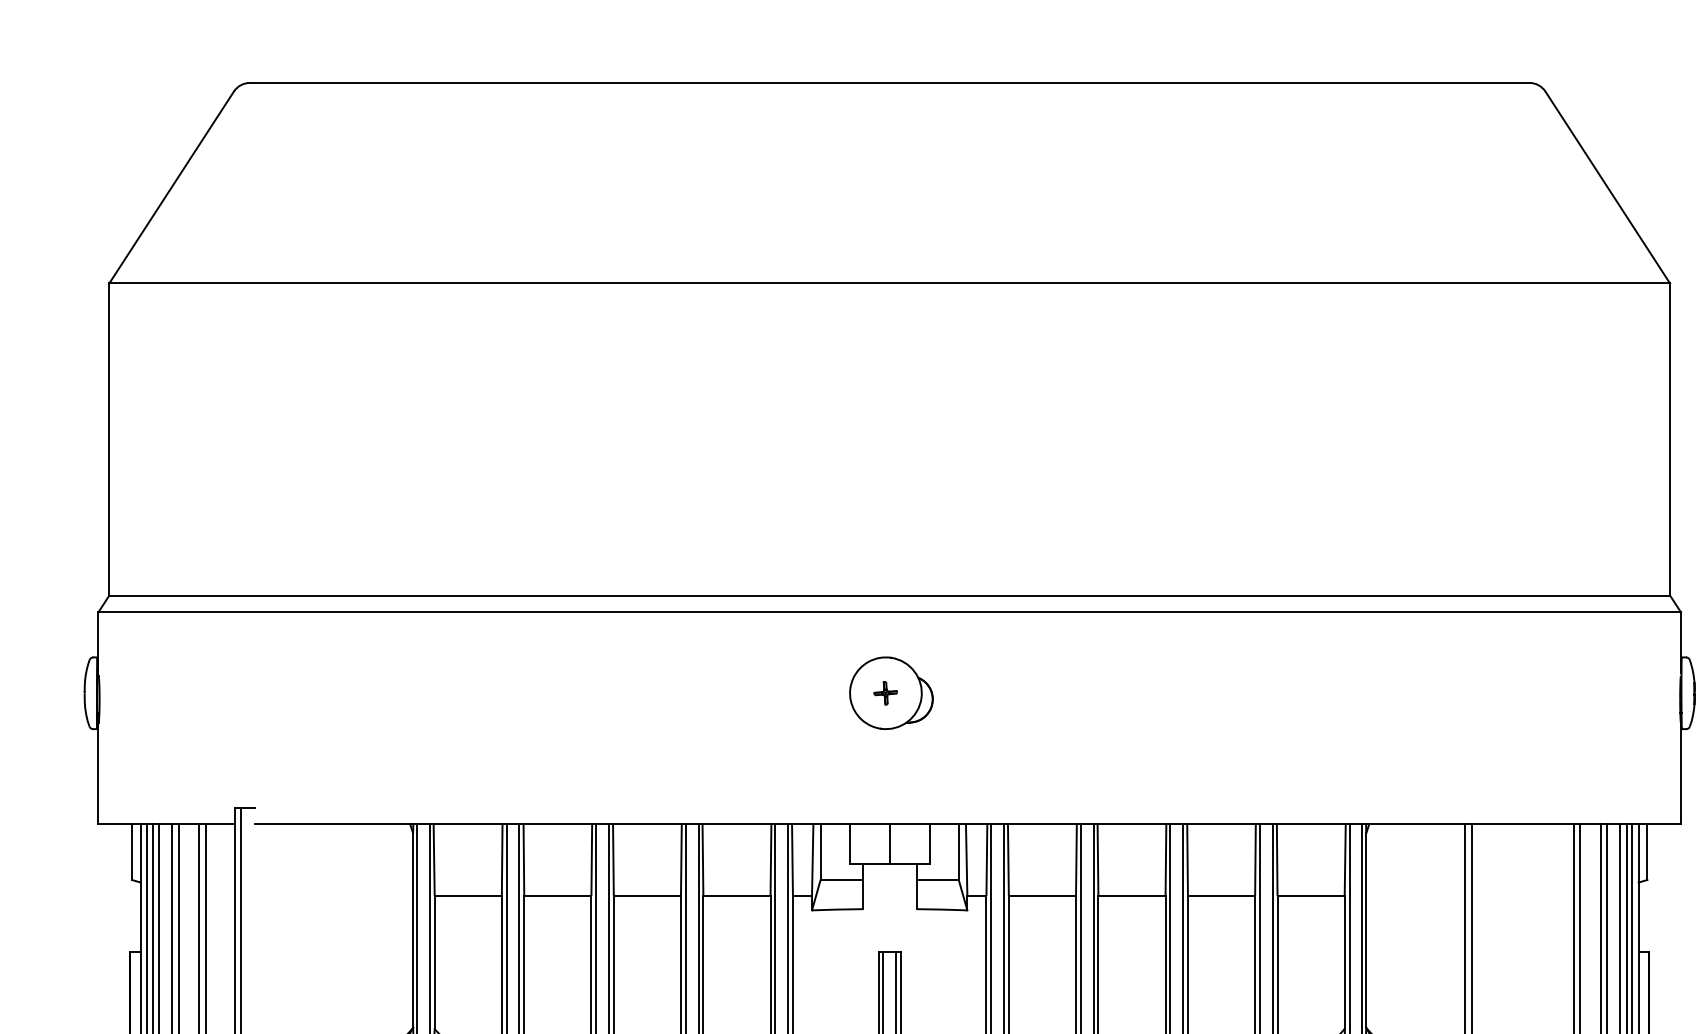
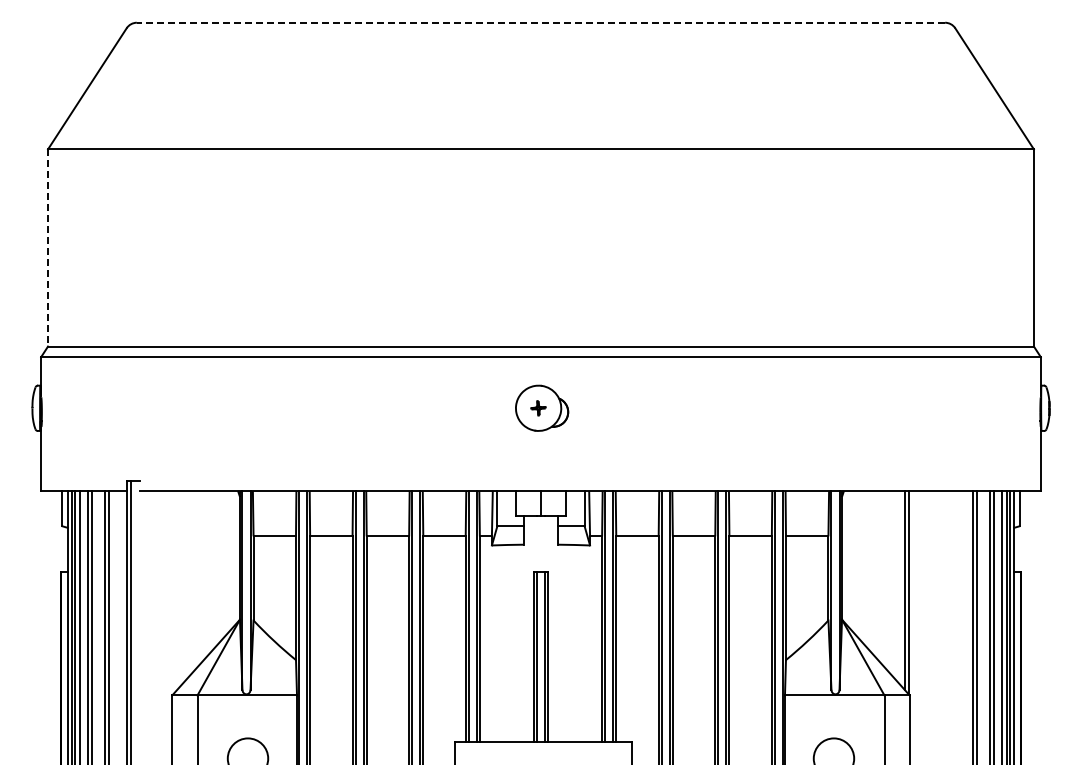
line: (888, 82) -> (540, 22), solid -> dashed
line: (110, 438) -> (48, 247), solid -> dashed

